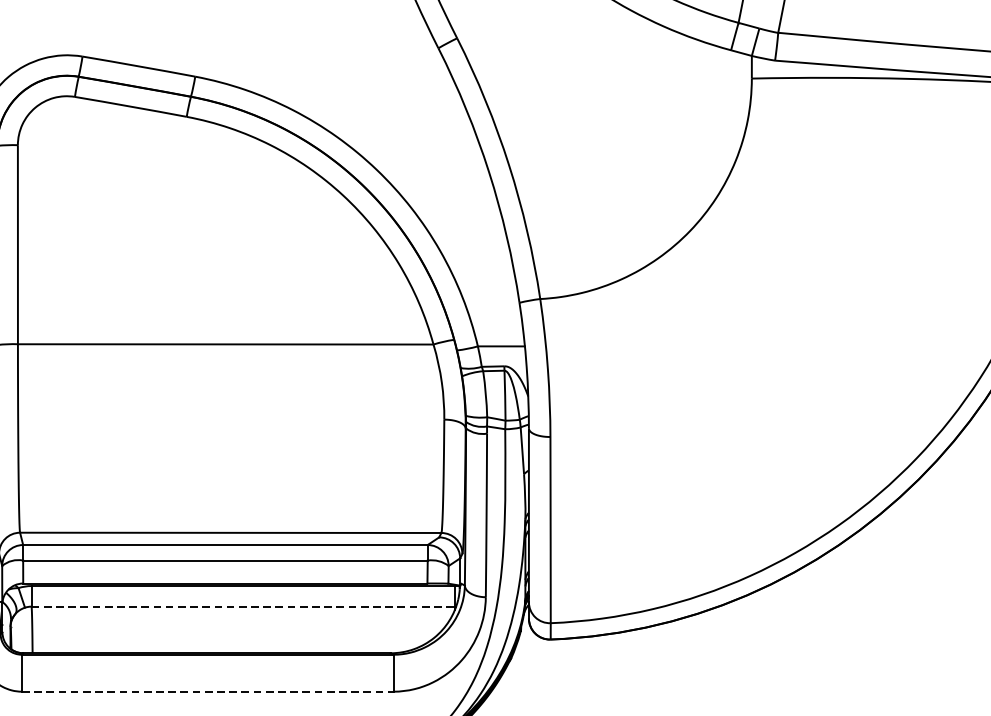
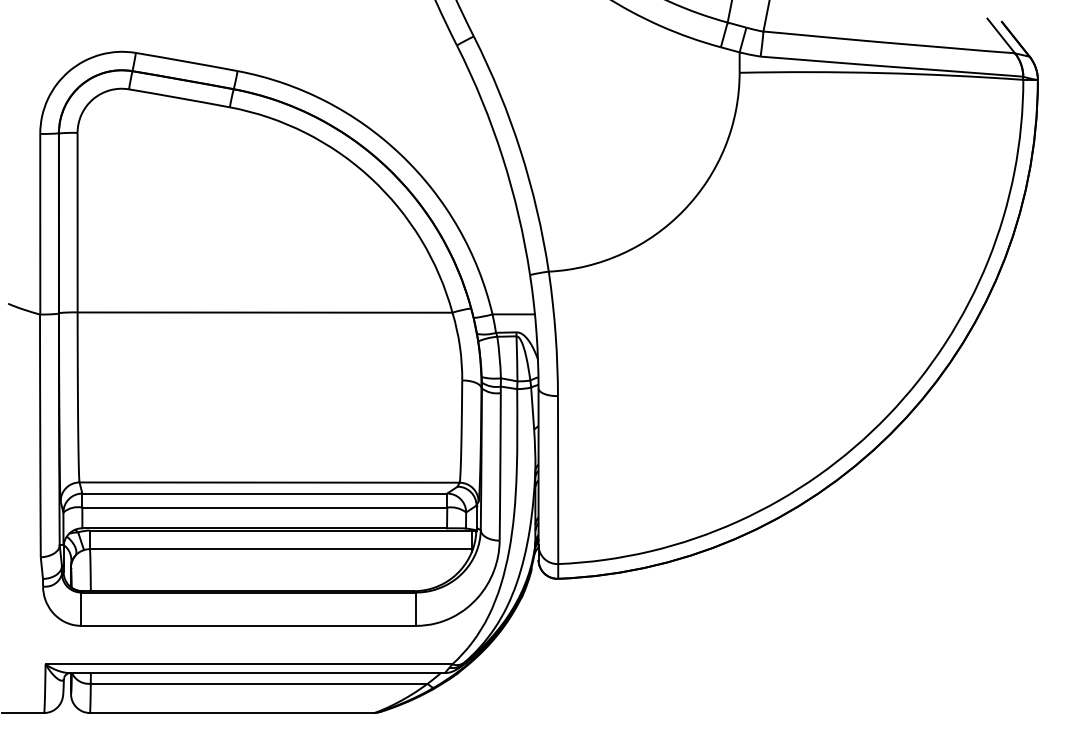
line: (242, 607) -> (280, 549), dashed -> solid
line: (207, 691) -> (248, 625), dashed -> solid

